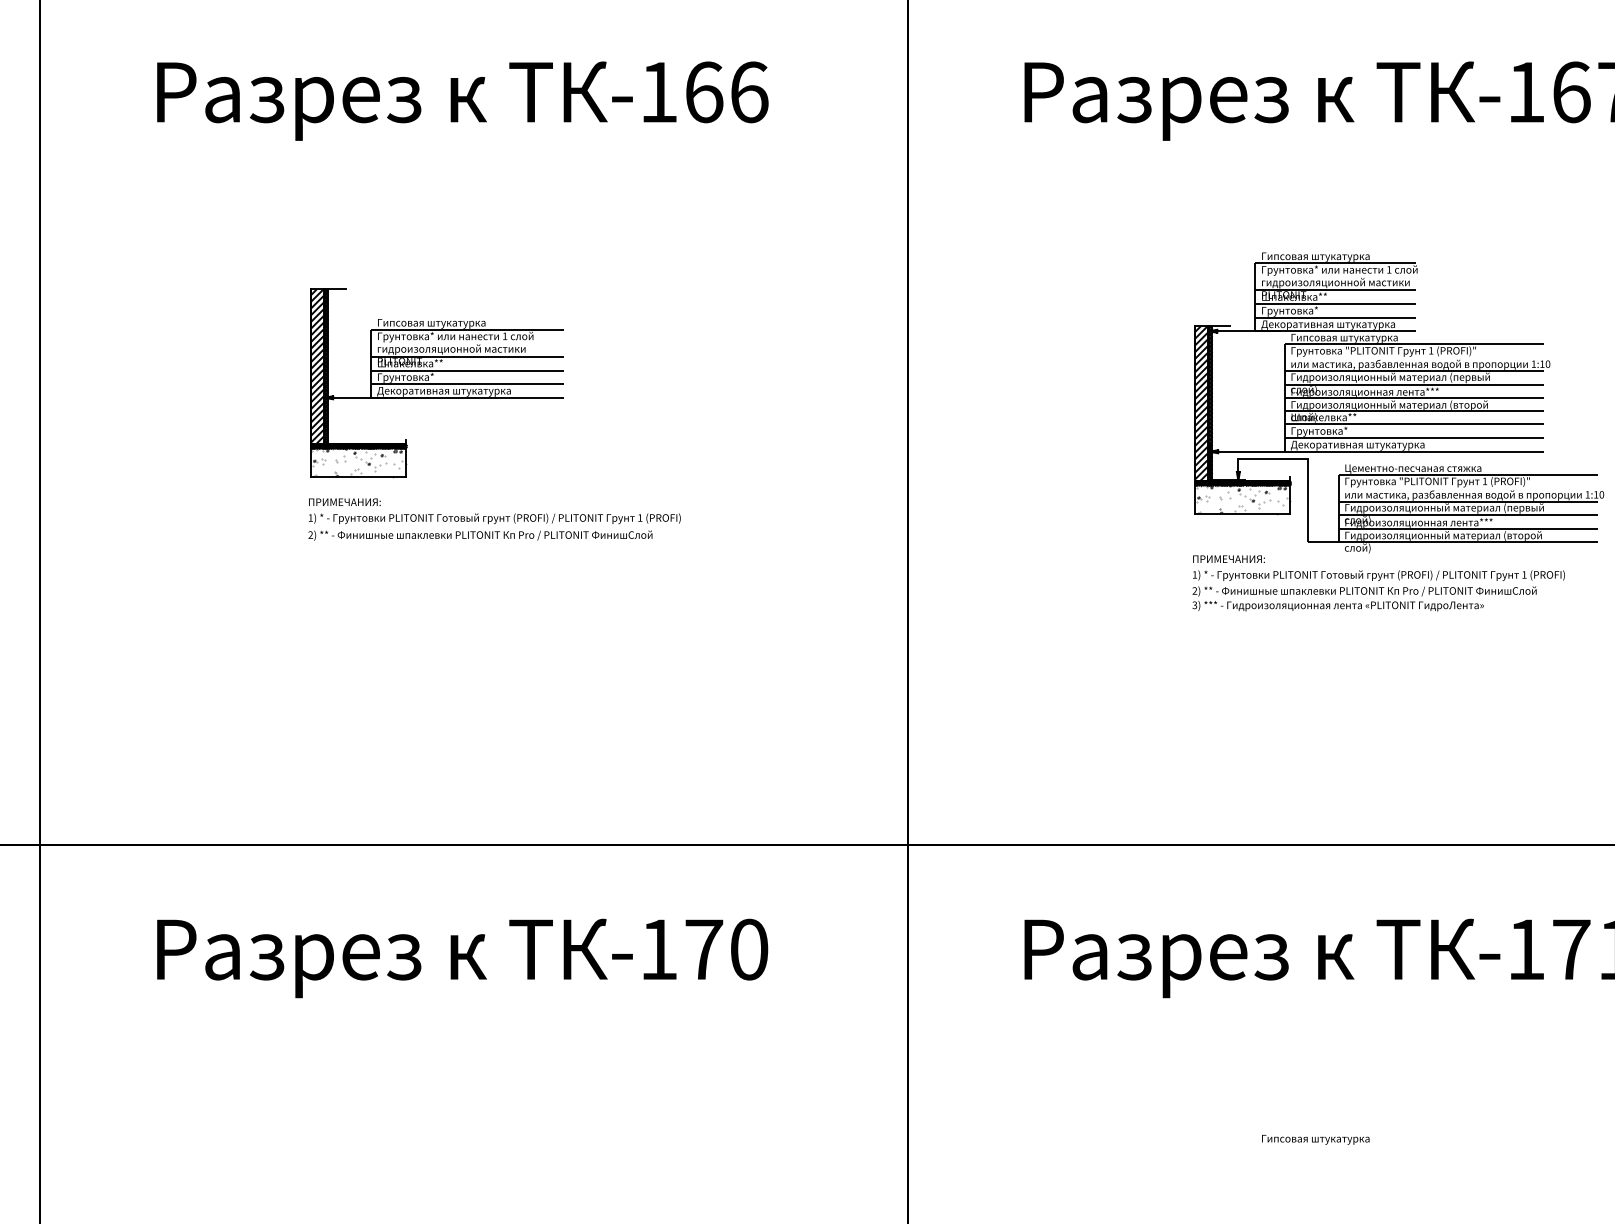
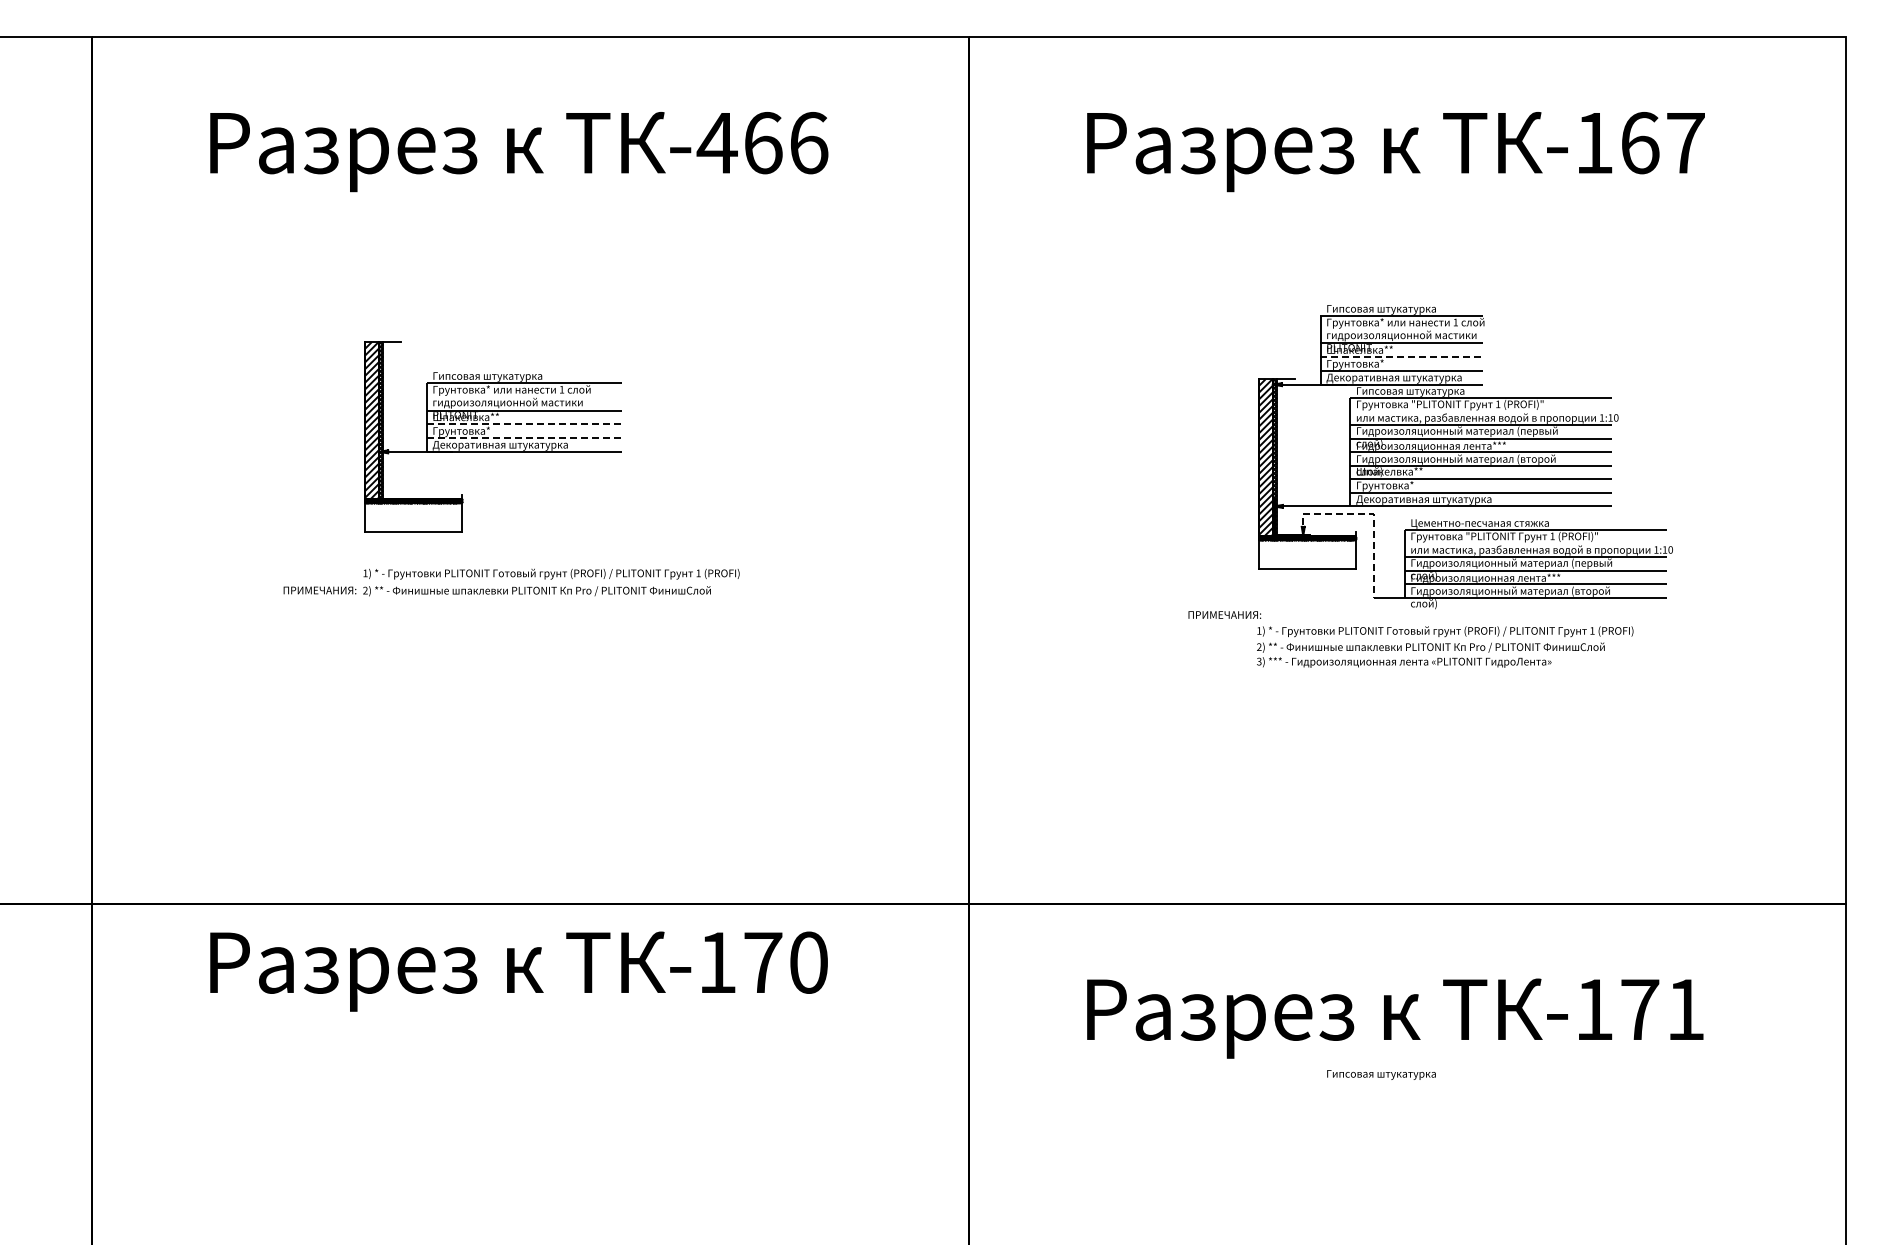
text: (657, 92) -> (716, 143), -166 -> -466
line: (1336, 304) -> (1402, 357), solid -> dashed
line: (468, 370) -> (524, 424), solid -> dashed
line: (468, 384) -> (524, 438), solid -> dashed
line: (1303, 458) -> (1369, 513), solid -> dashed
hatch: (359, 462) -> (414, 517), removed
hatch: (1243, 499) -> (1308, 554), removed
text: (344, 502) -> (319, 590), moved
text: (1228, 558) -> (1224, 614), moved
text: (462, 958) -> (518, 971), moved
text: (1315, 1139) -> (1381, 1074), moved

